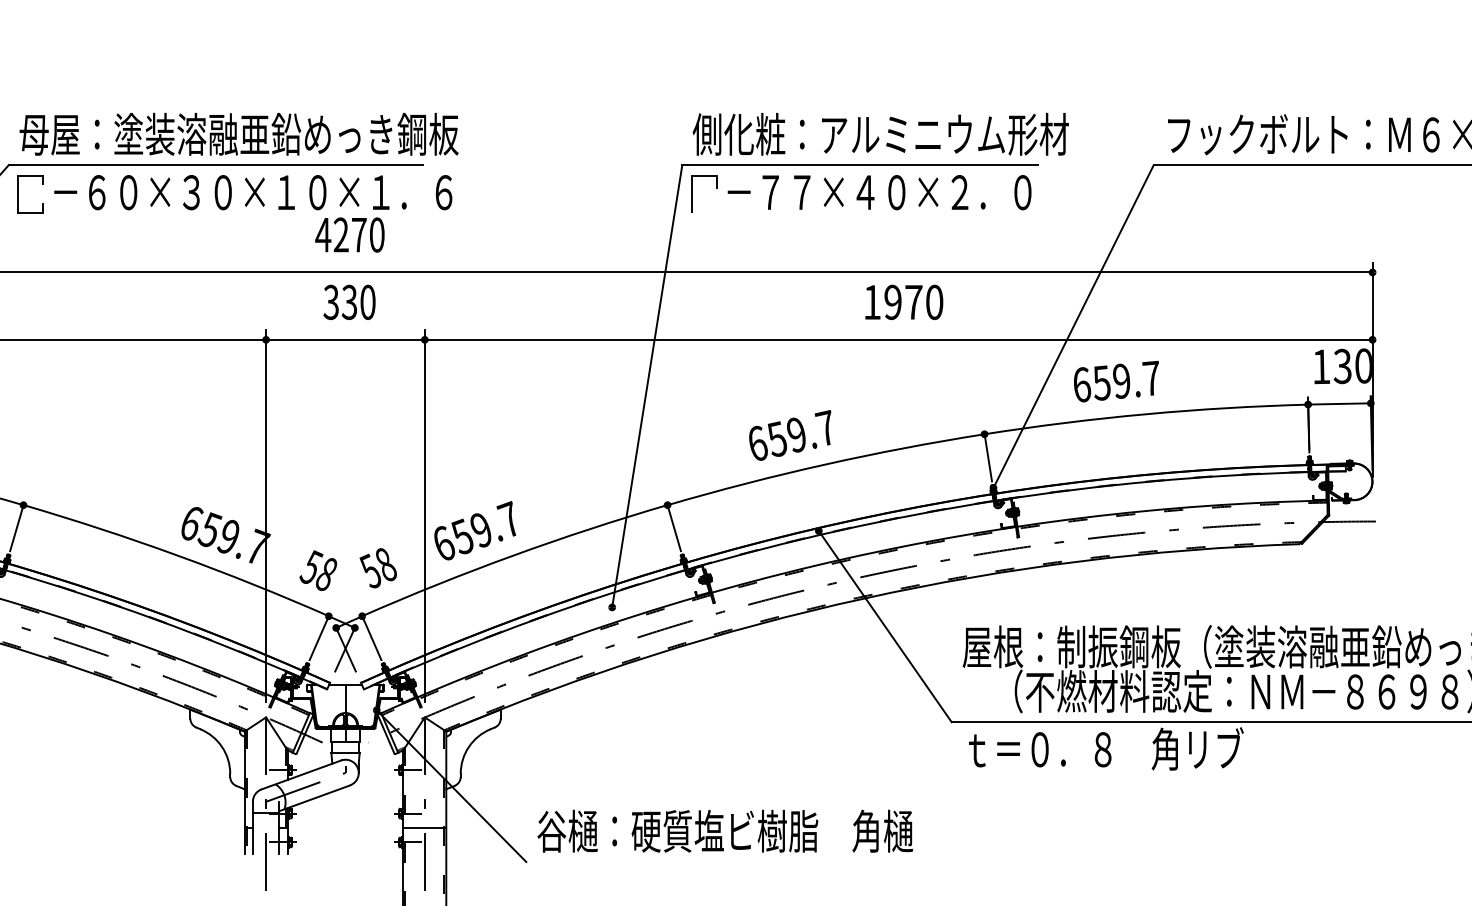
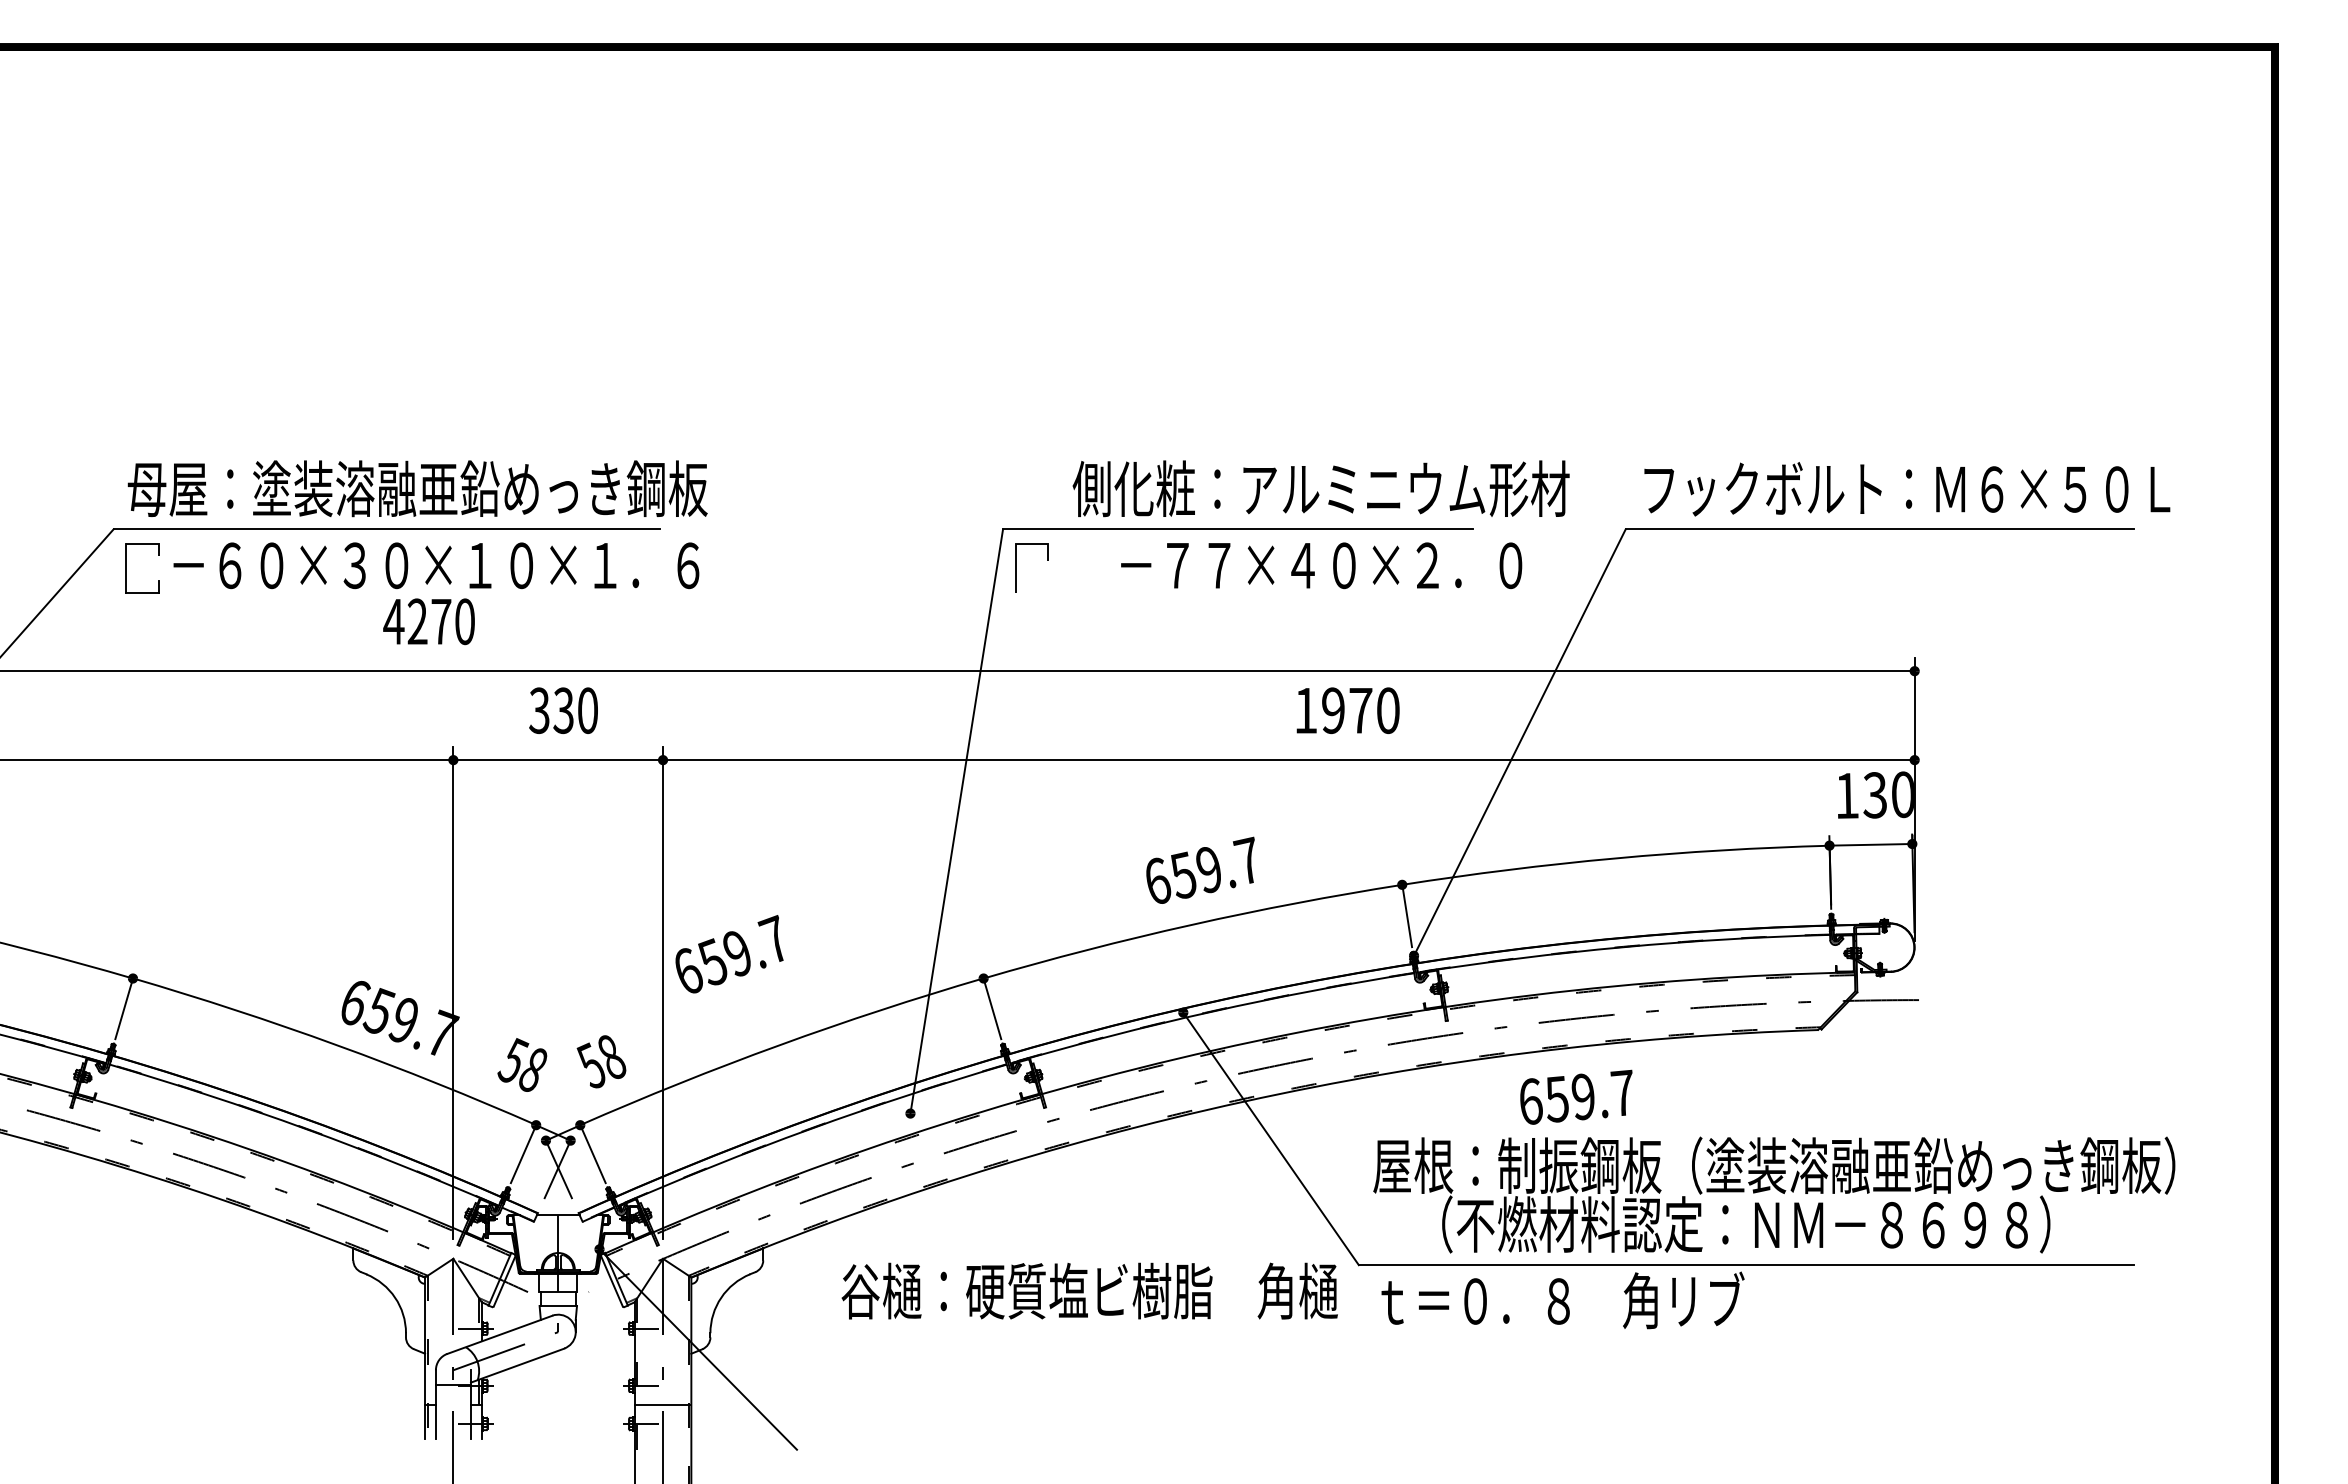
text: (880, 134) -> (1320, 488), moved
text: (879, 192) -> (1321, 565), moved
text: (349, 234) -> (428, 621), moved
text: (903, 302) -> (1347, 710), moved
text: (1116, 380) -> (1576, 1096), moved
text: (790, 434) -> (1200, 869), moved
text: (475, 530) -> (729, 954), moved
text: (725, 830) -> (1089, 1290), moved

